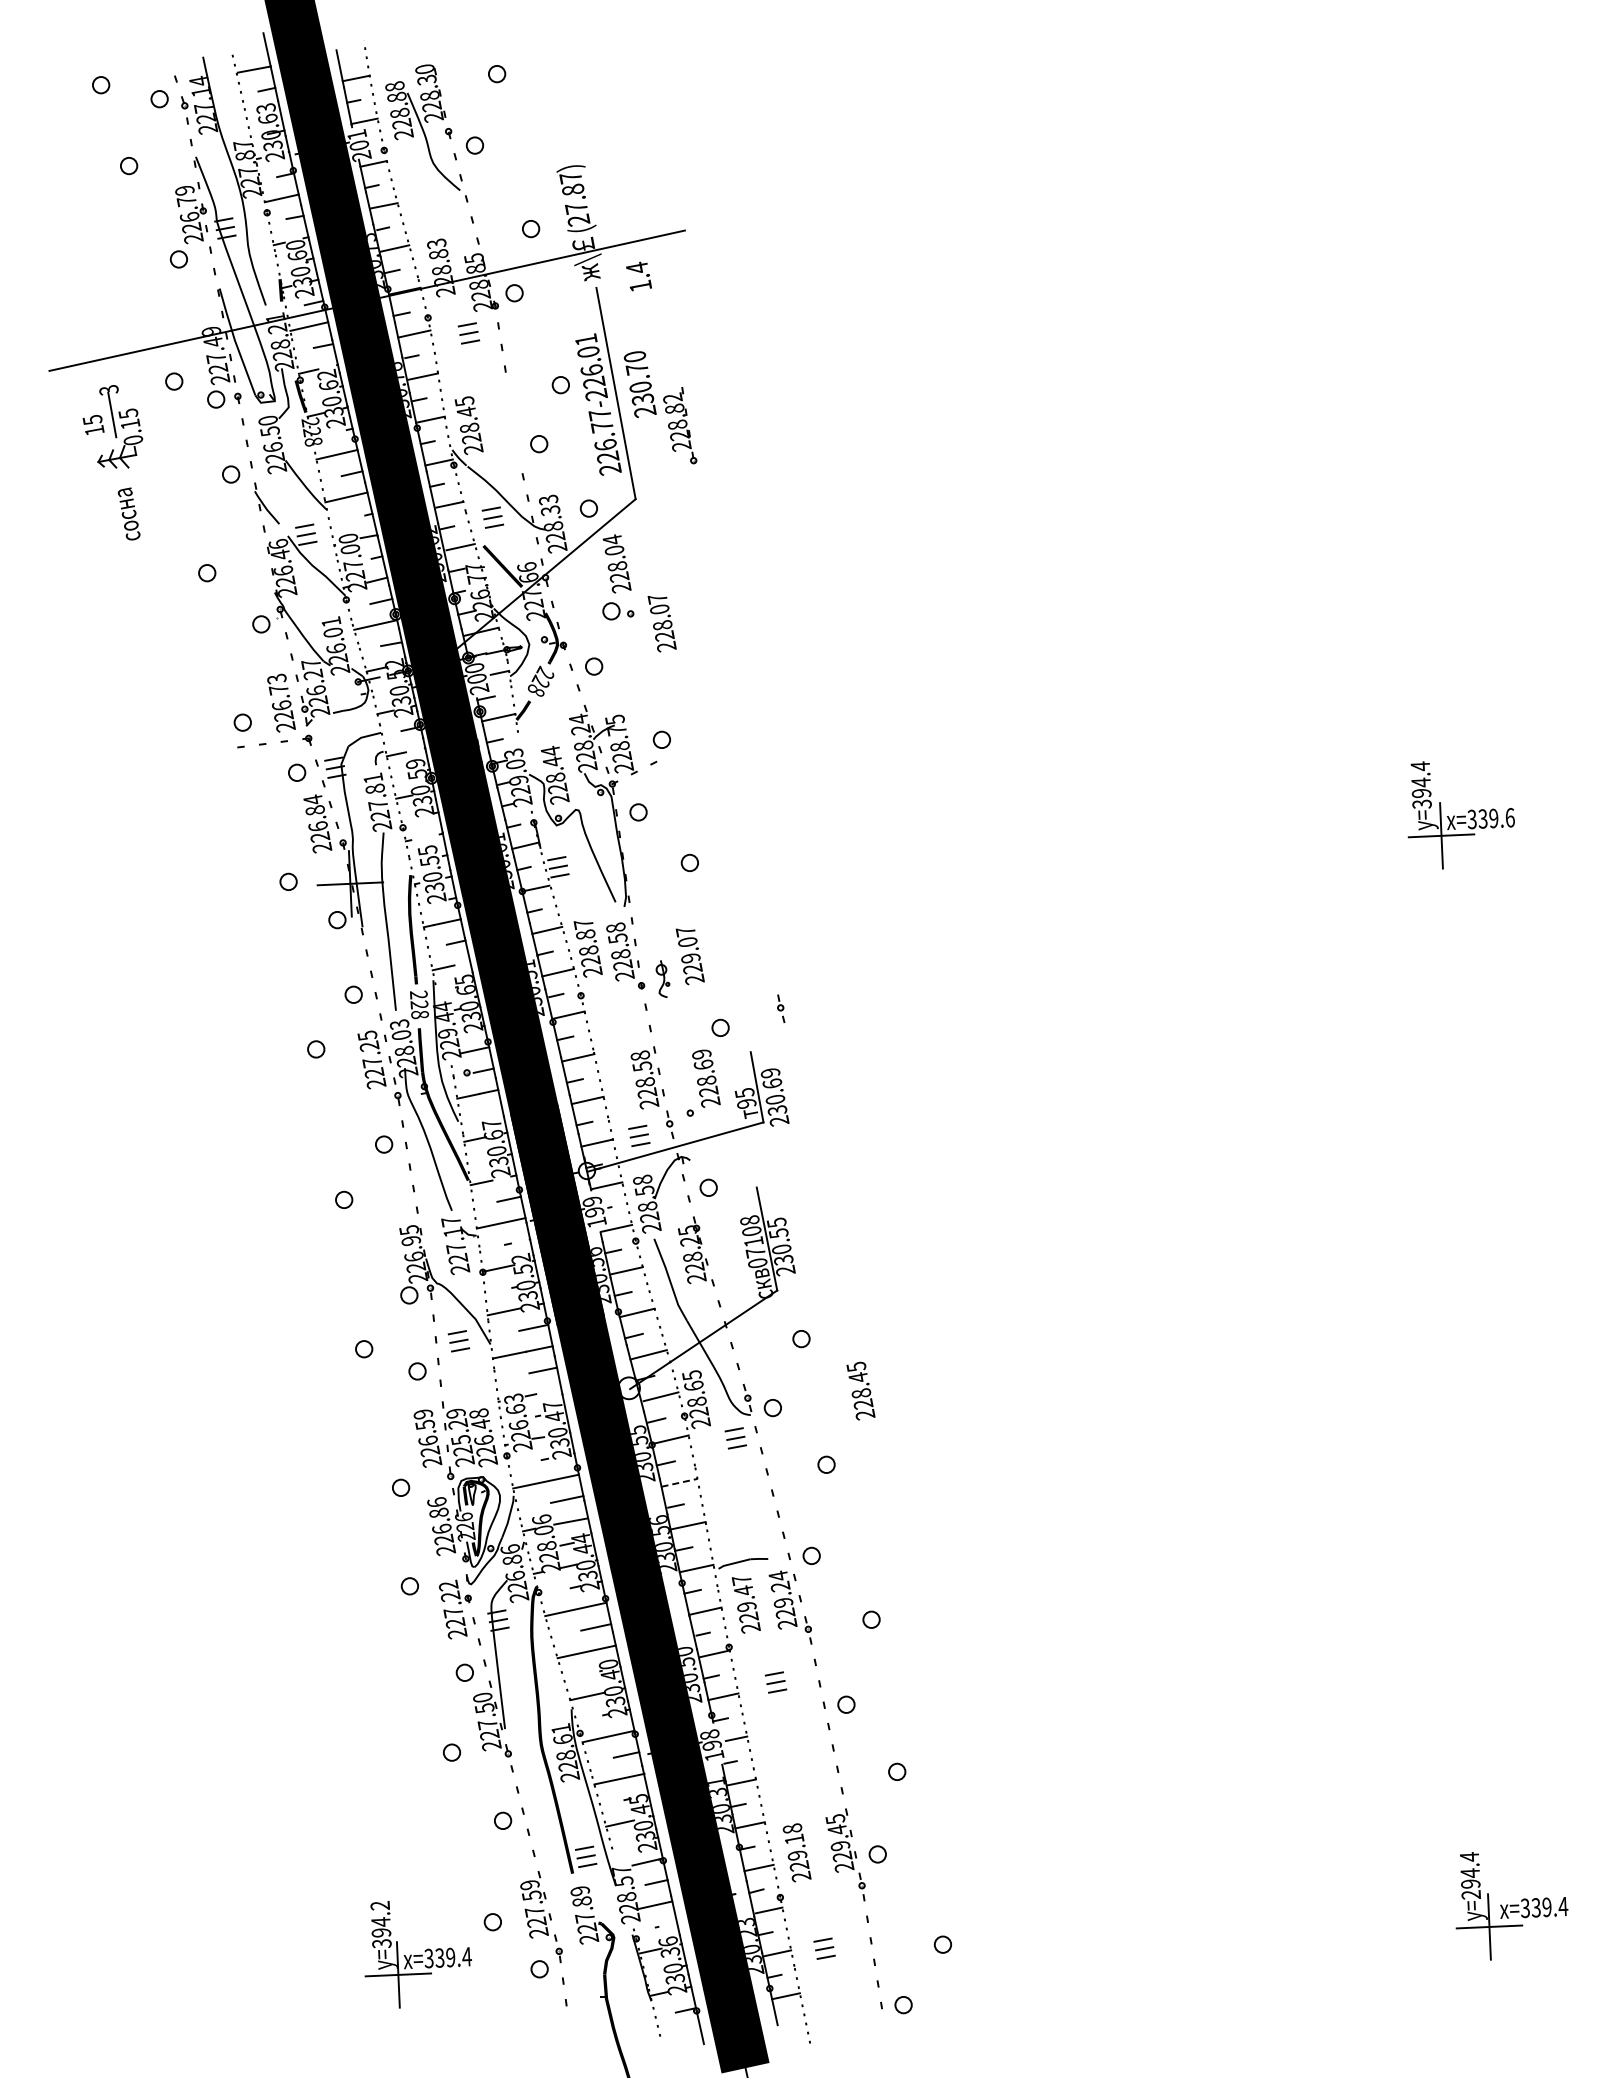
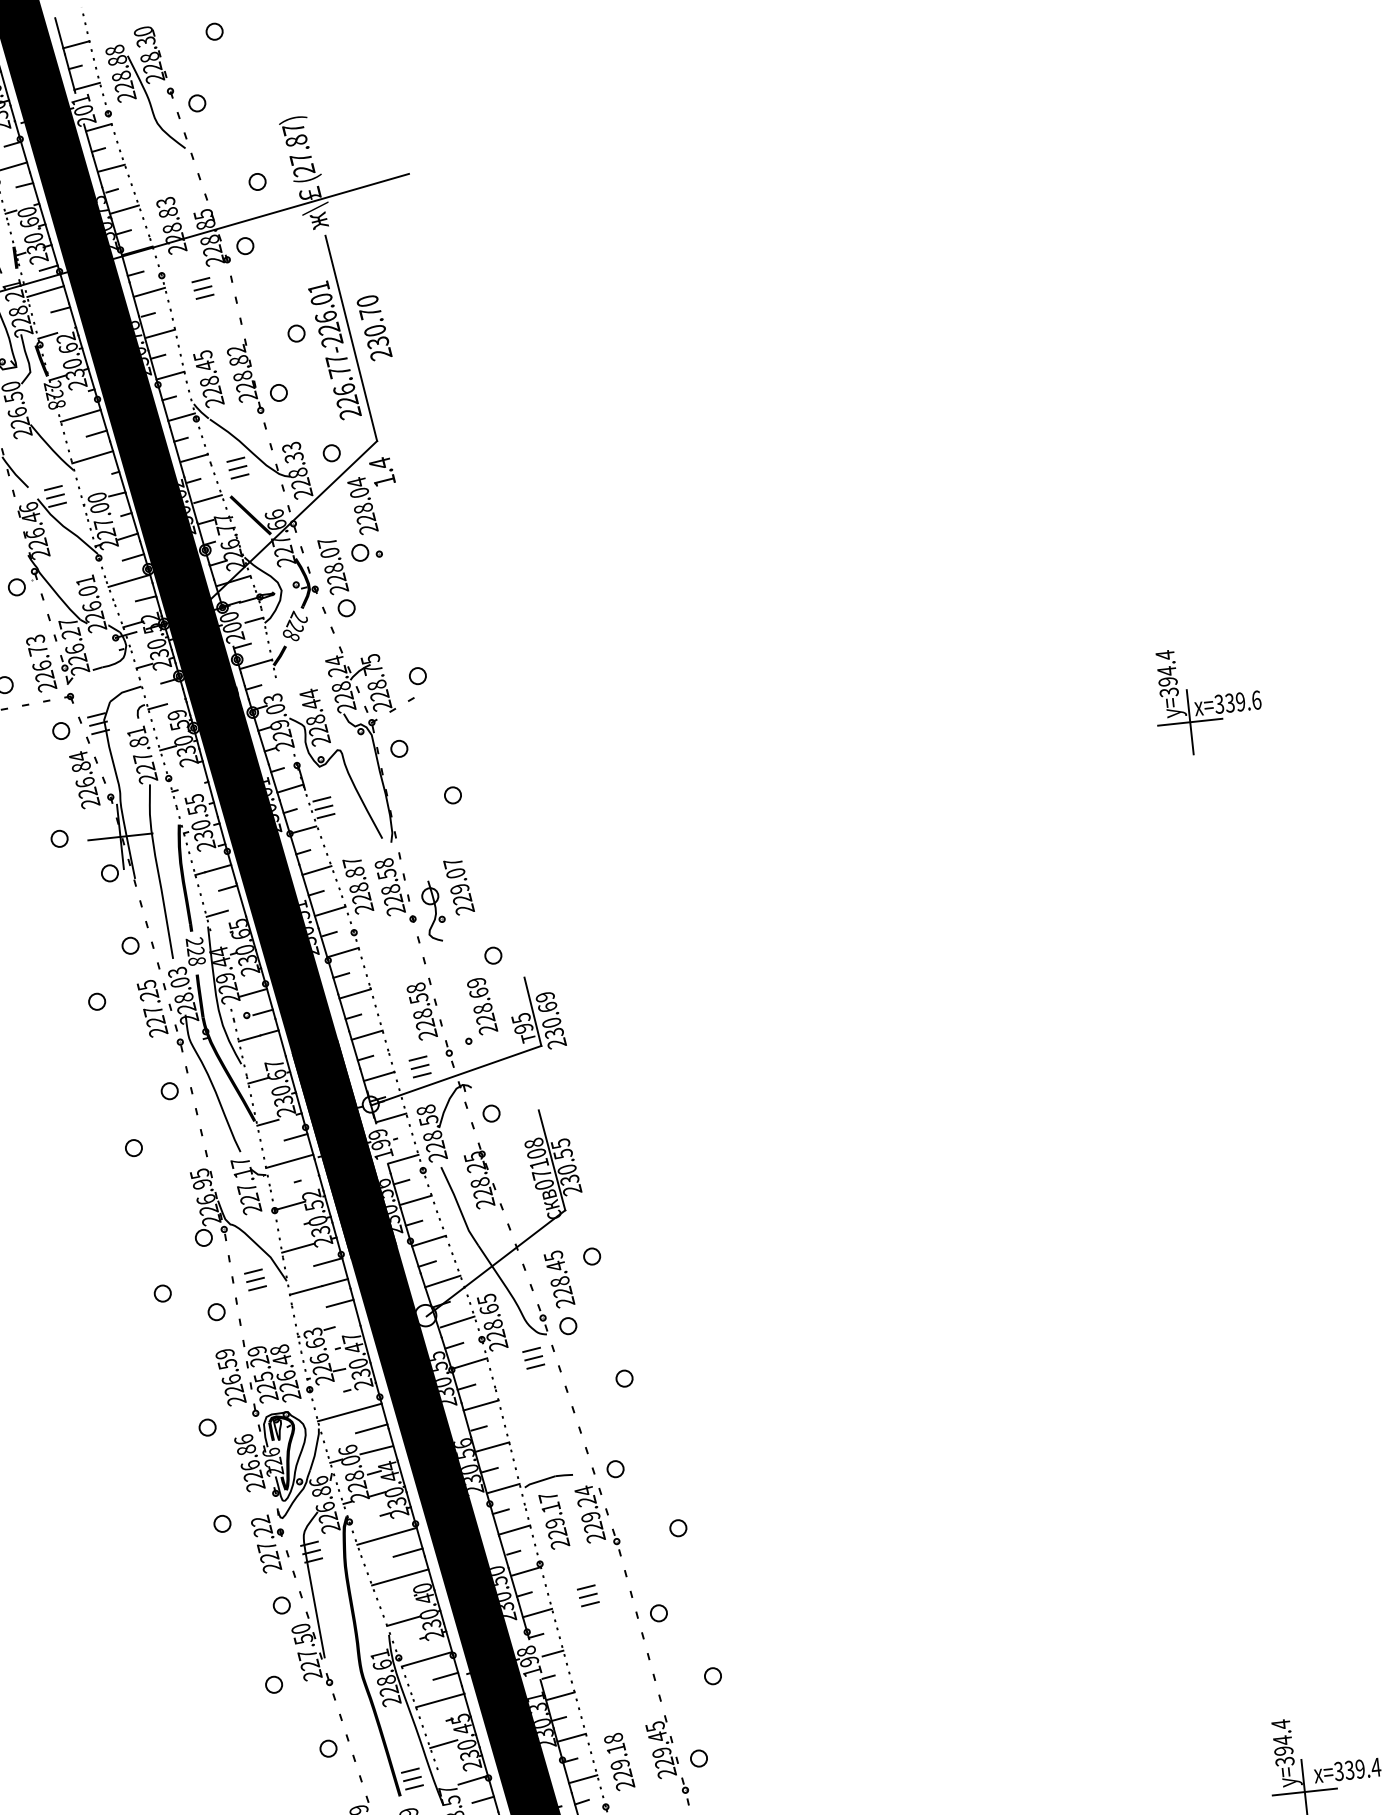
text: (638, 276) -> (381, 471), moved
part: (680, 425) -> (245, 376), moved
text: (661, 624) -> (332, 567), moved
part: (662, 978) -> (433, 910), size x1.67
part: (781, 1008) -> (552, 932), removed
text: (860, 1390) -> (558, 1278), moved
line: (680, 1482) -> (482, 1405), dashed -> solid
text: (743, 1590) -> (550, 1507), 229.47 -> 229.17
text: (1471, 1894) -> (1285, 1761), =294.4 -> =394.4

